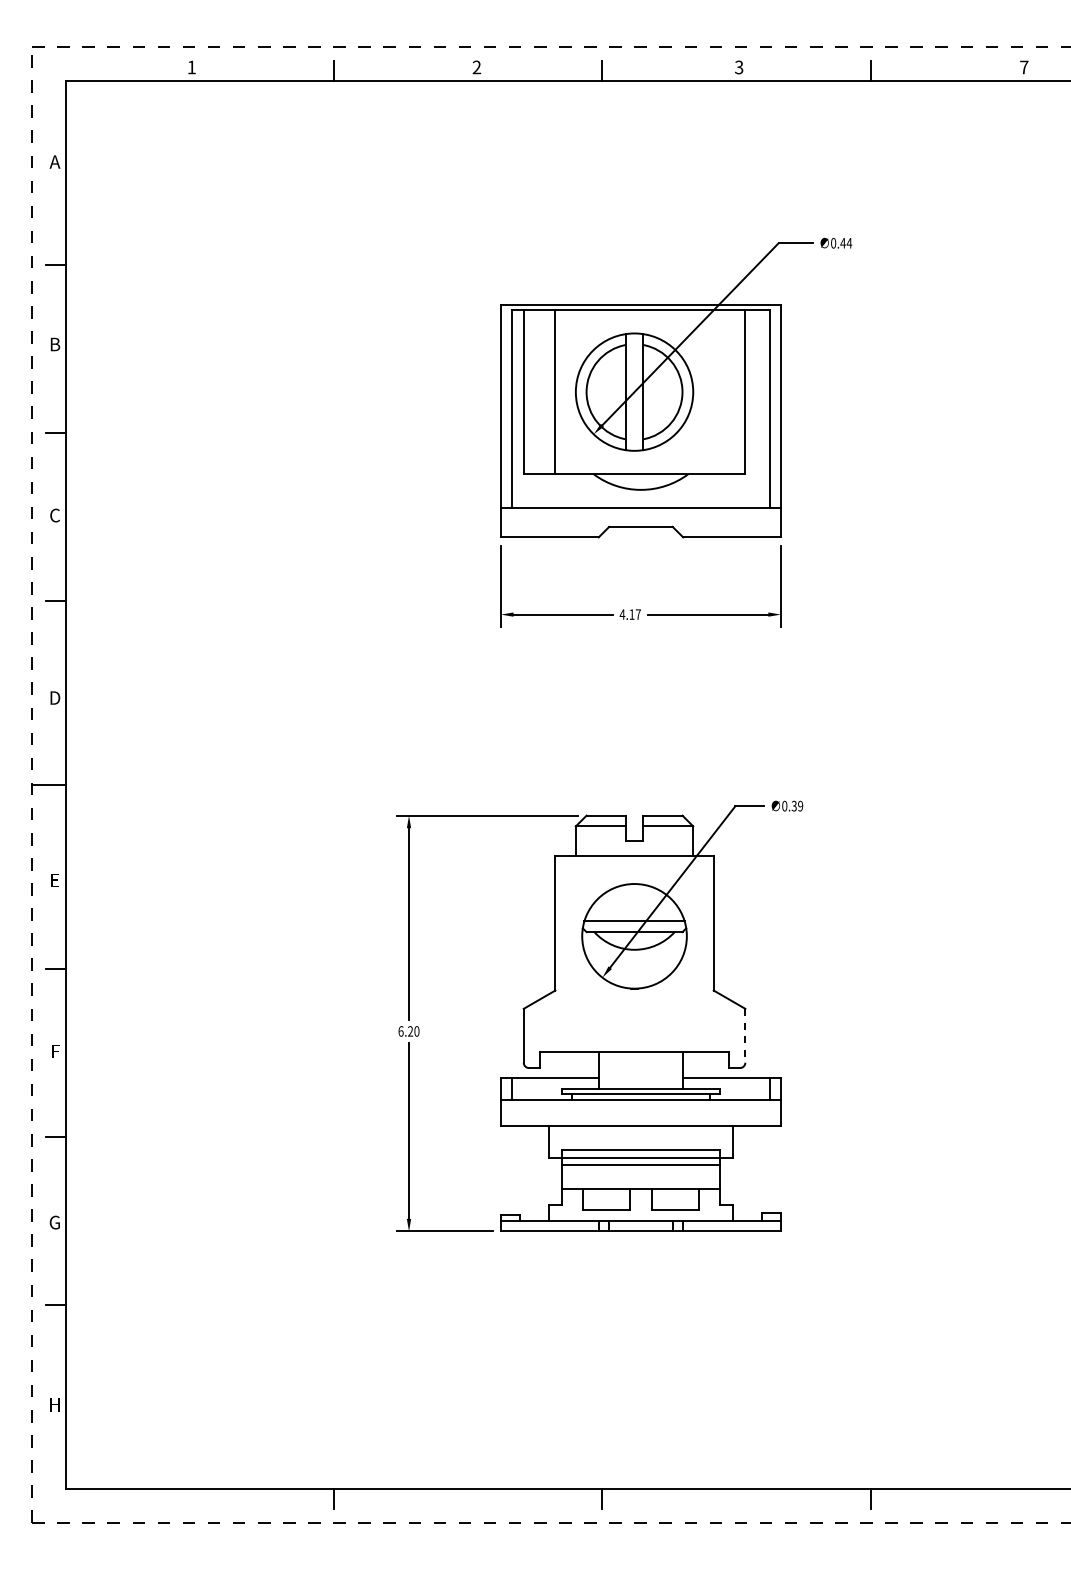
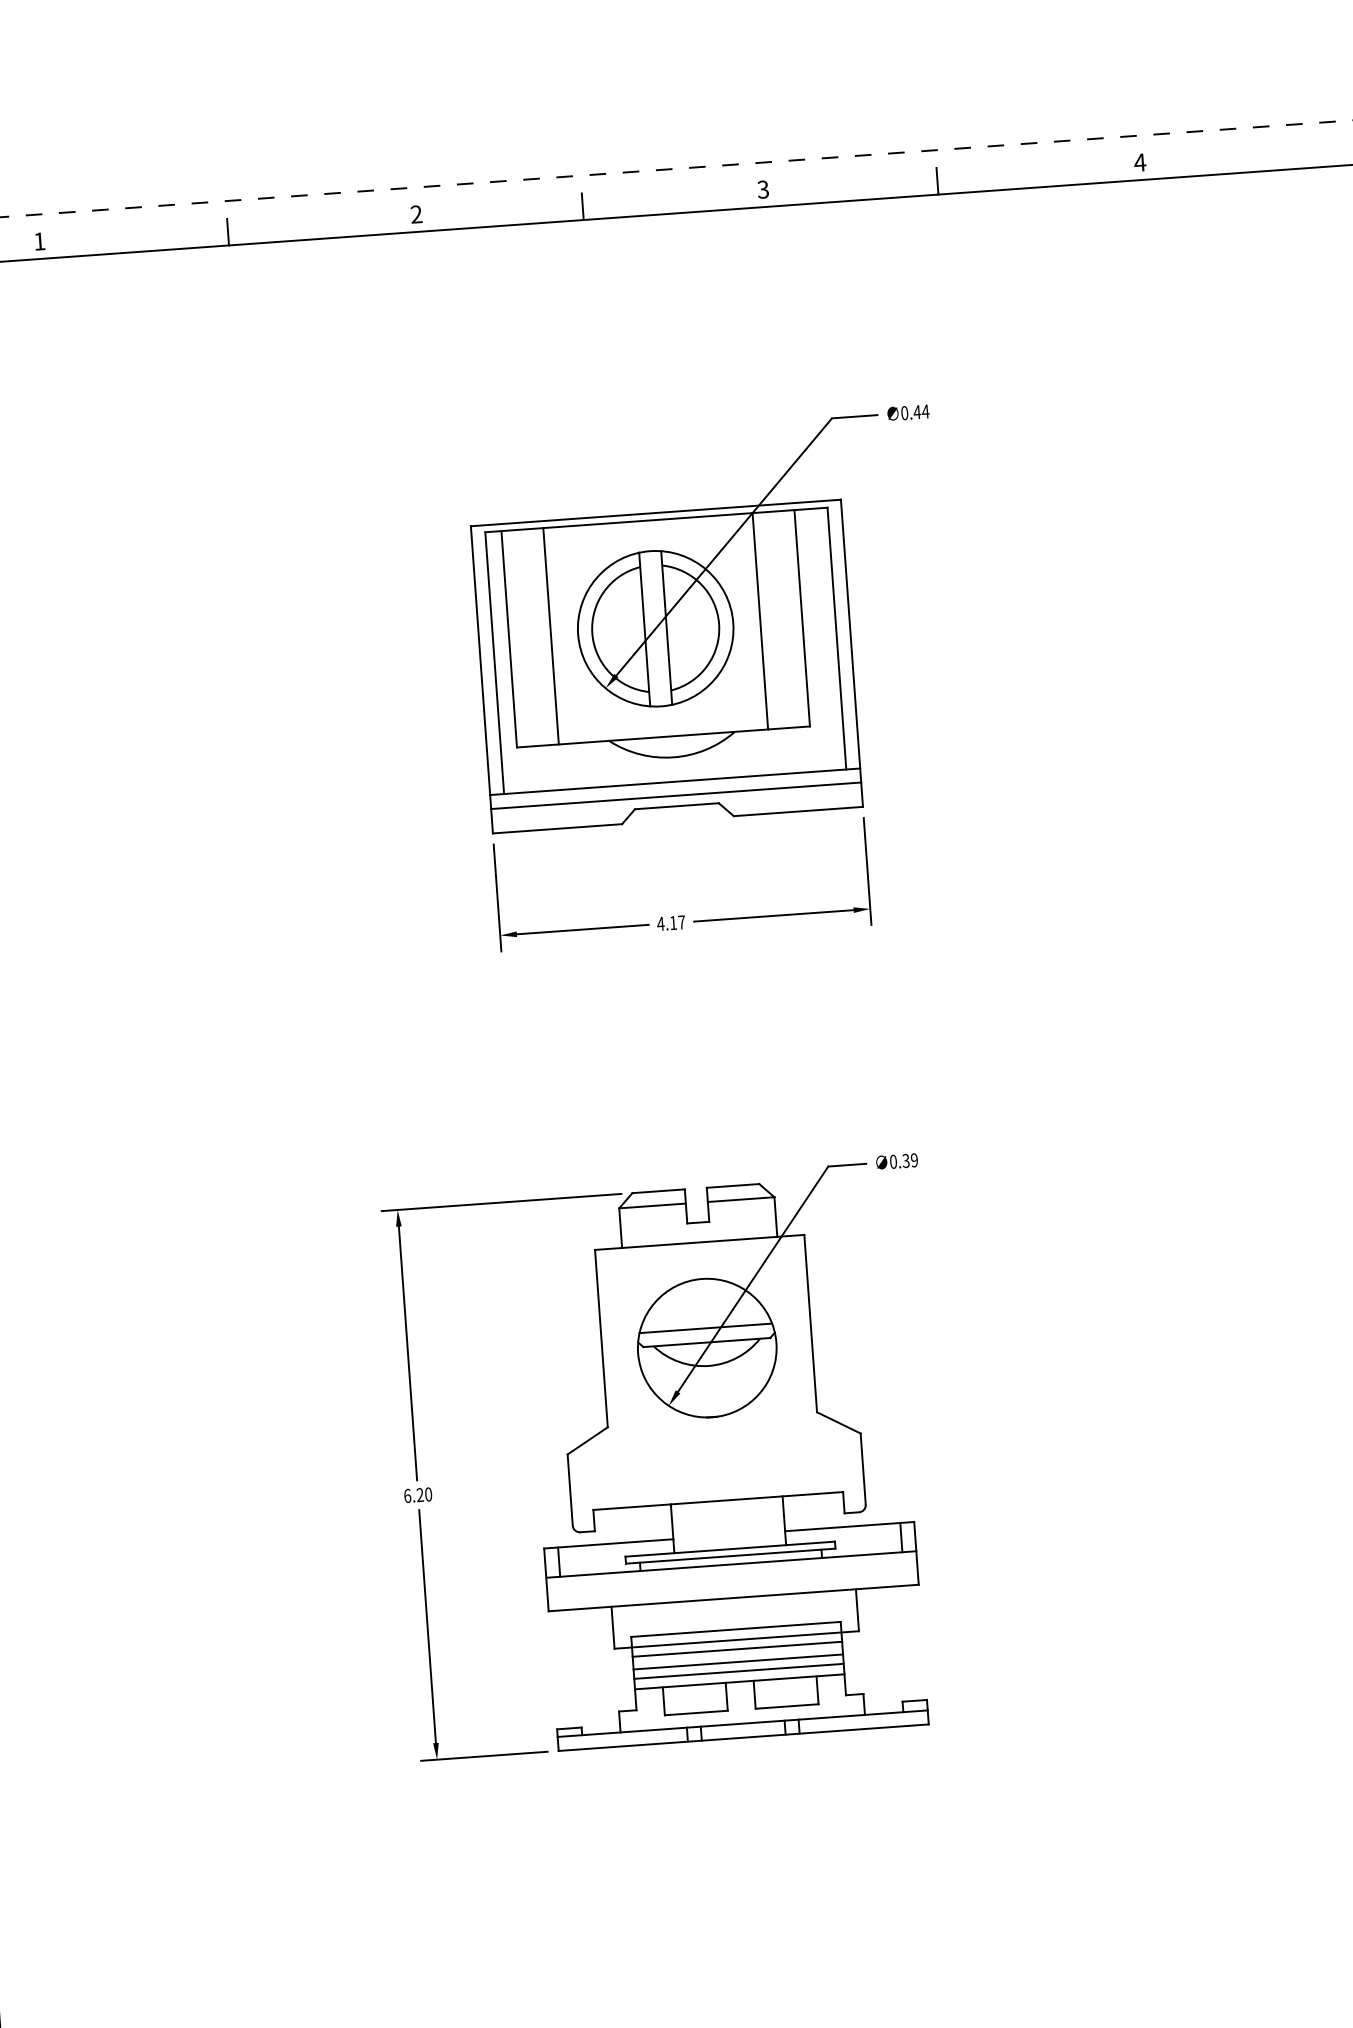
text: (1023, 67) -> (1139, 162), 7 -> 4
line: (713, 392) -> (760, 621), added
line: (640, 518) -> (675, 795), added
line: (745, 1035) -> (863, 1468), dashed -> solid
line: (640, 1174) -> (737, 1662), added
line: (640, 1181) -> (738, 1671), added

